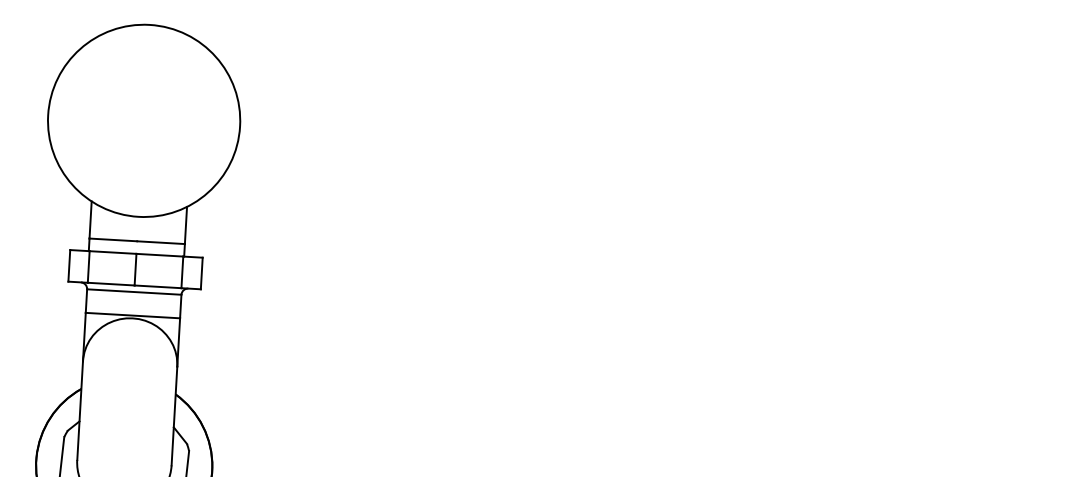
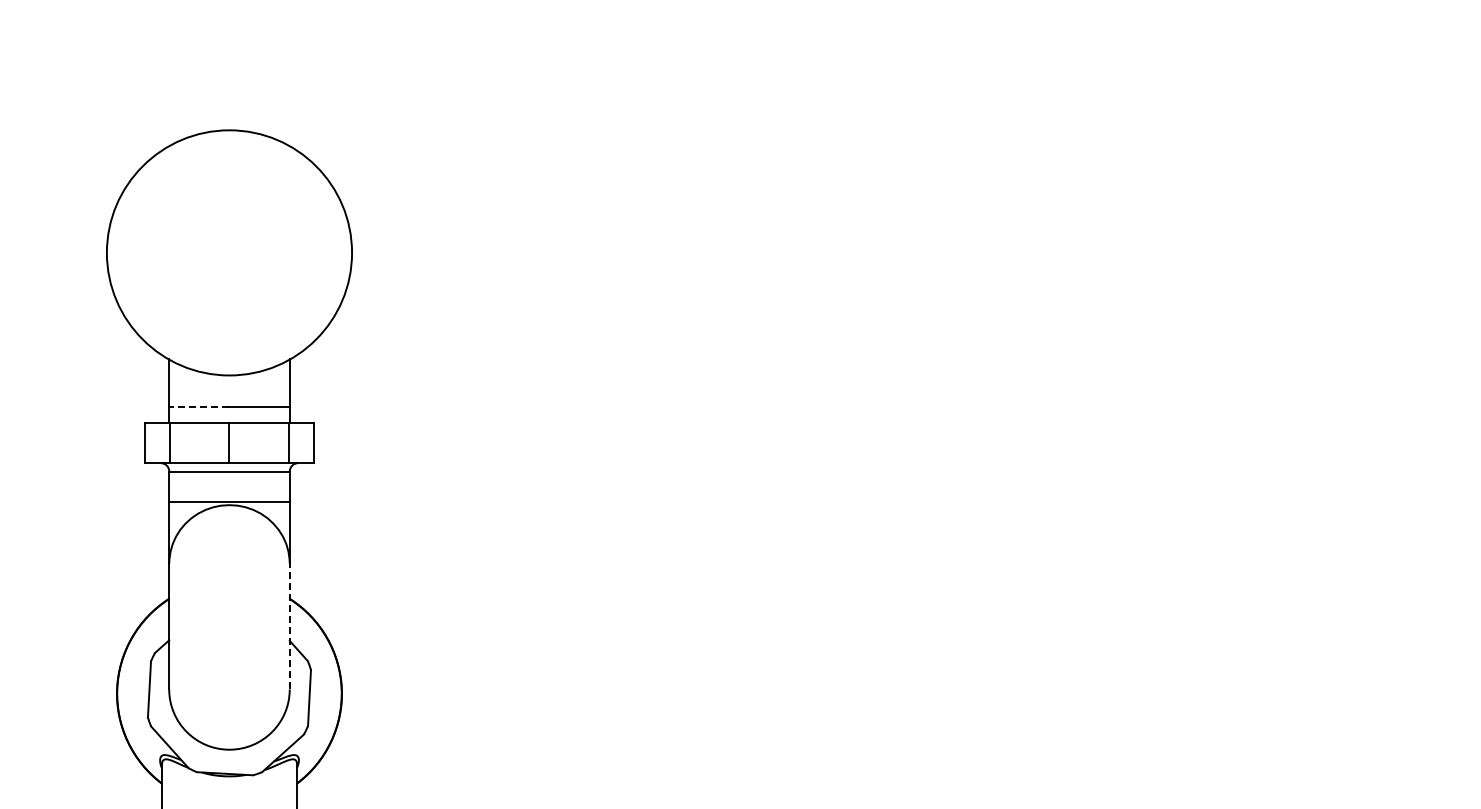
line: (112, 239) -> (198, 406), solid -> dashed
line: (174, 416) -> (289, 626), solid -> dashed

